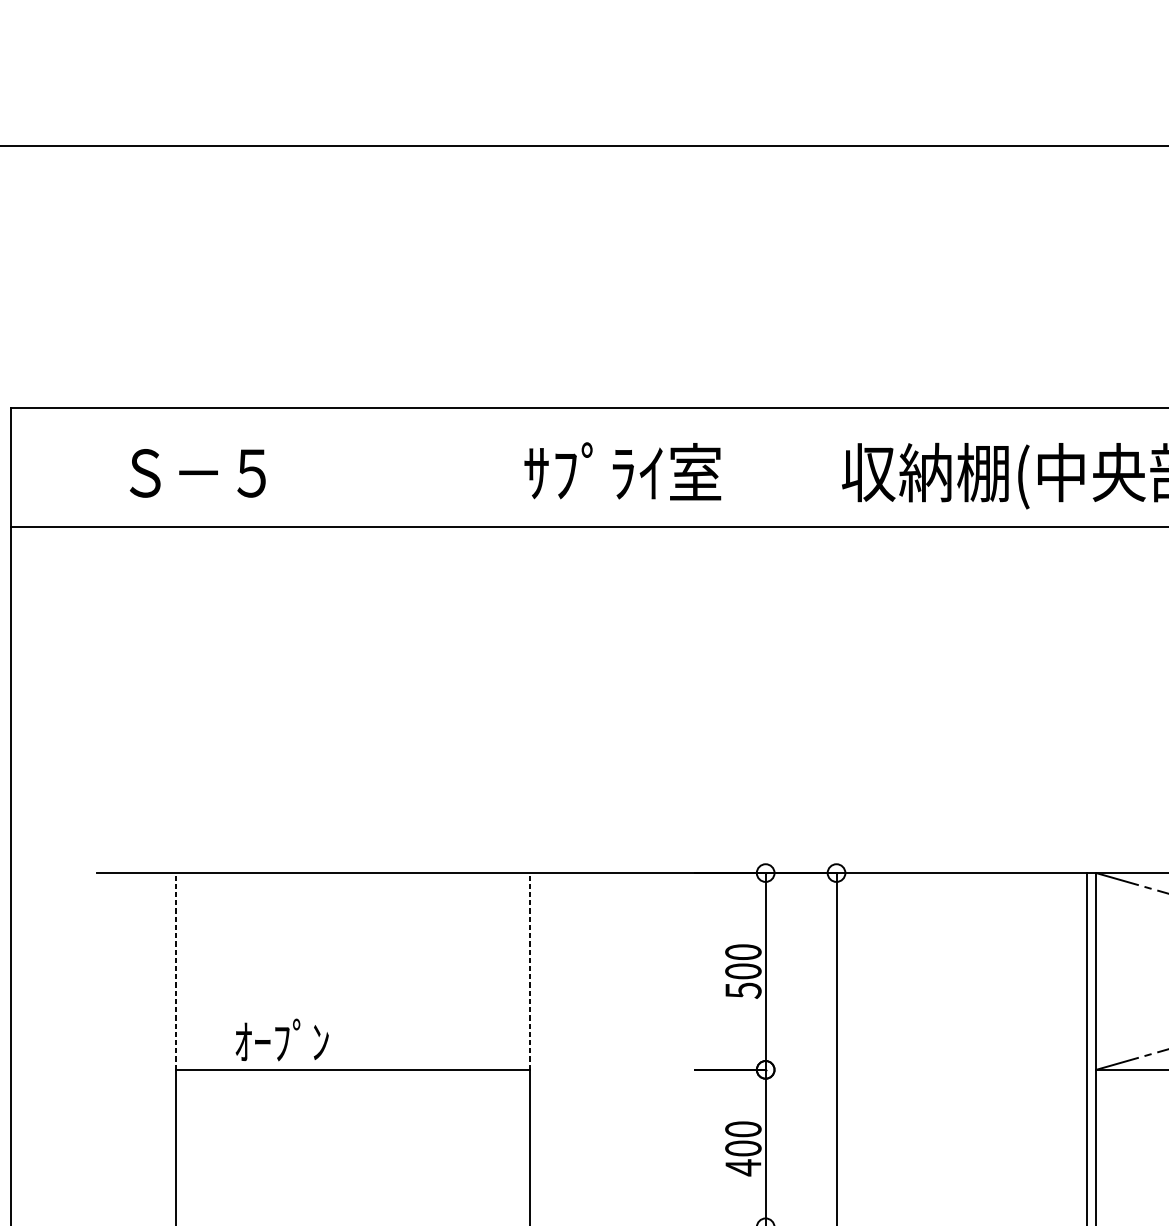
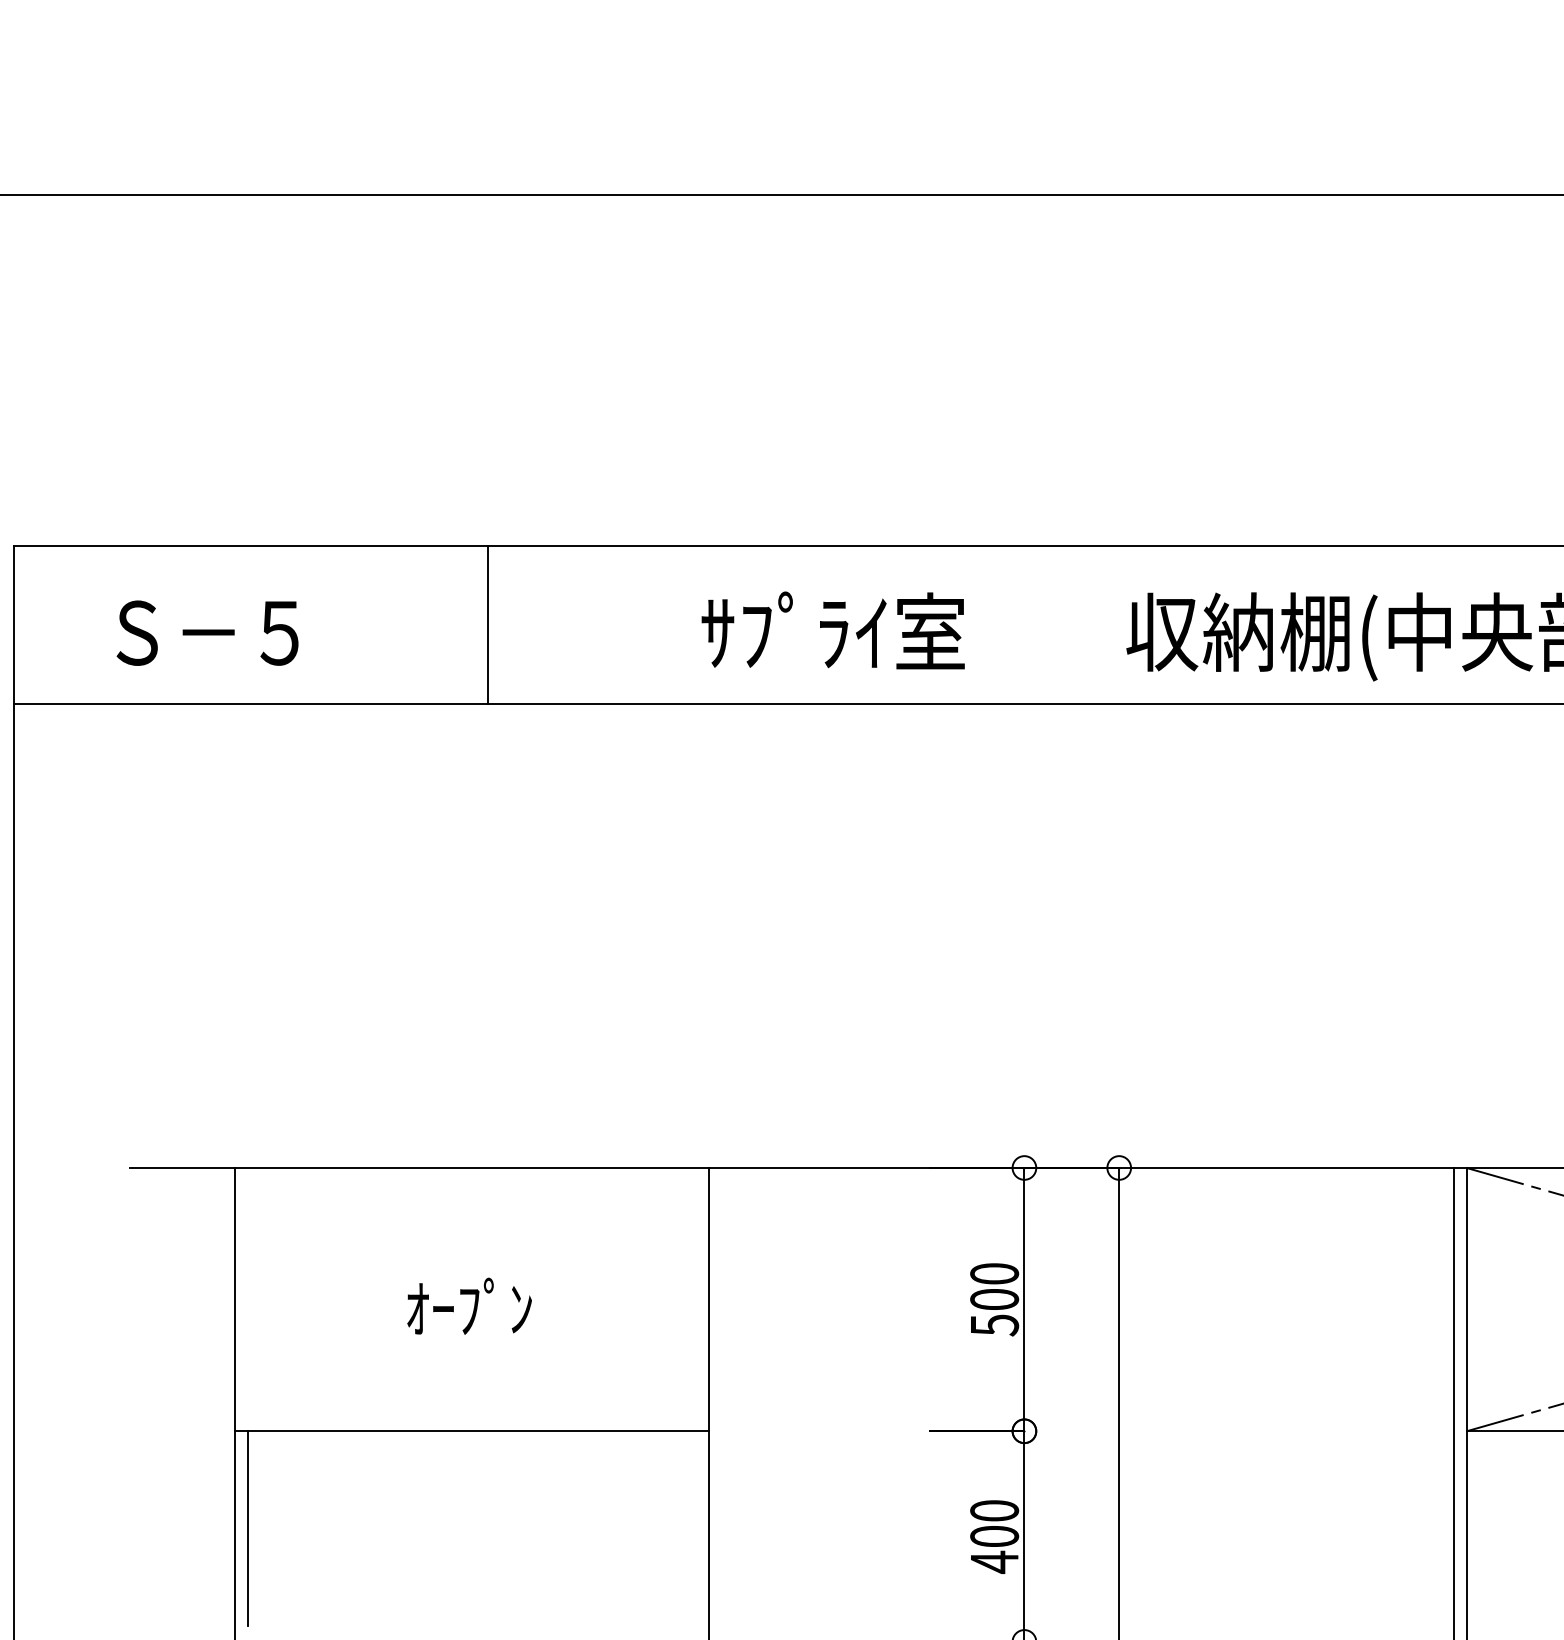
line: (365, 467) -> (488, 625), added
text: (197, 472) -> (207, 632), moved
line: (176, 971) -> (235, 1299), dashed -> solid
line: (530, 971) -> (709, 1299), dashed -> solid
text: (282, 1039) -> (469, 1305), moved
line: (185, 1142) -> (247, 1528), added

